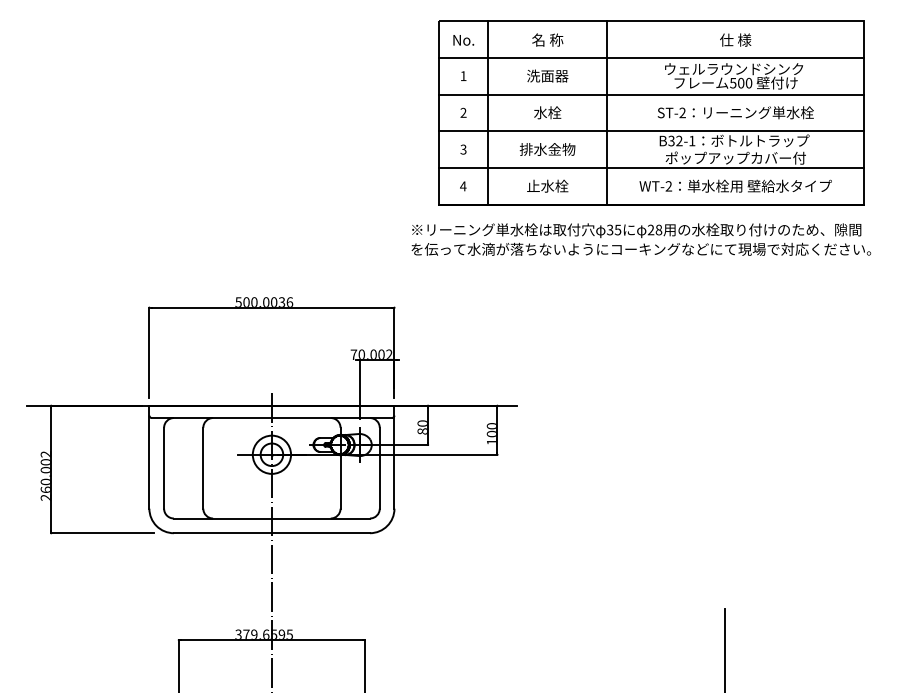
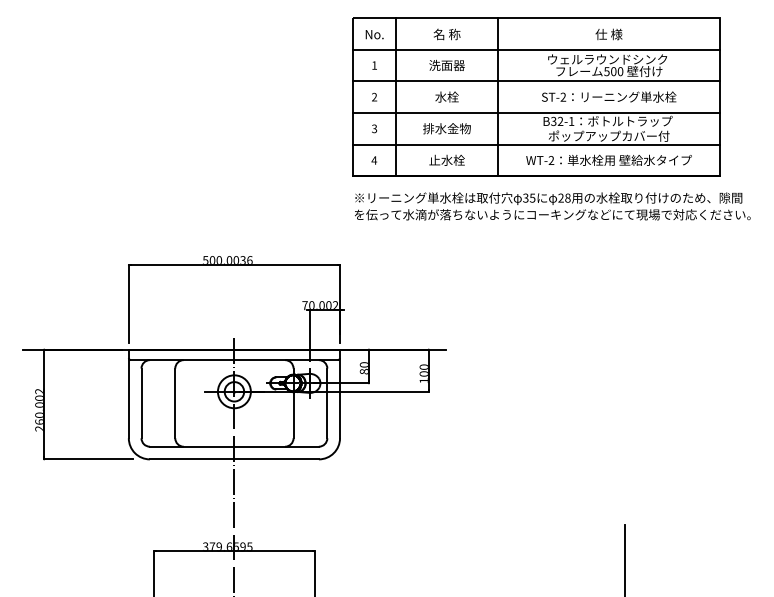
part: (651, 112) -> (536, 96), moved

